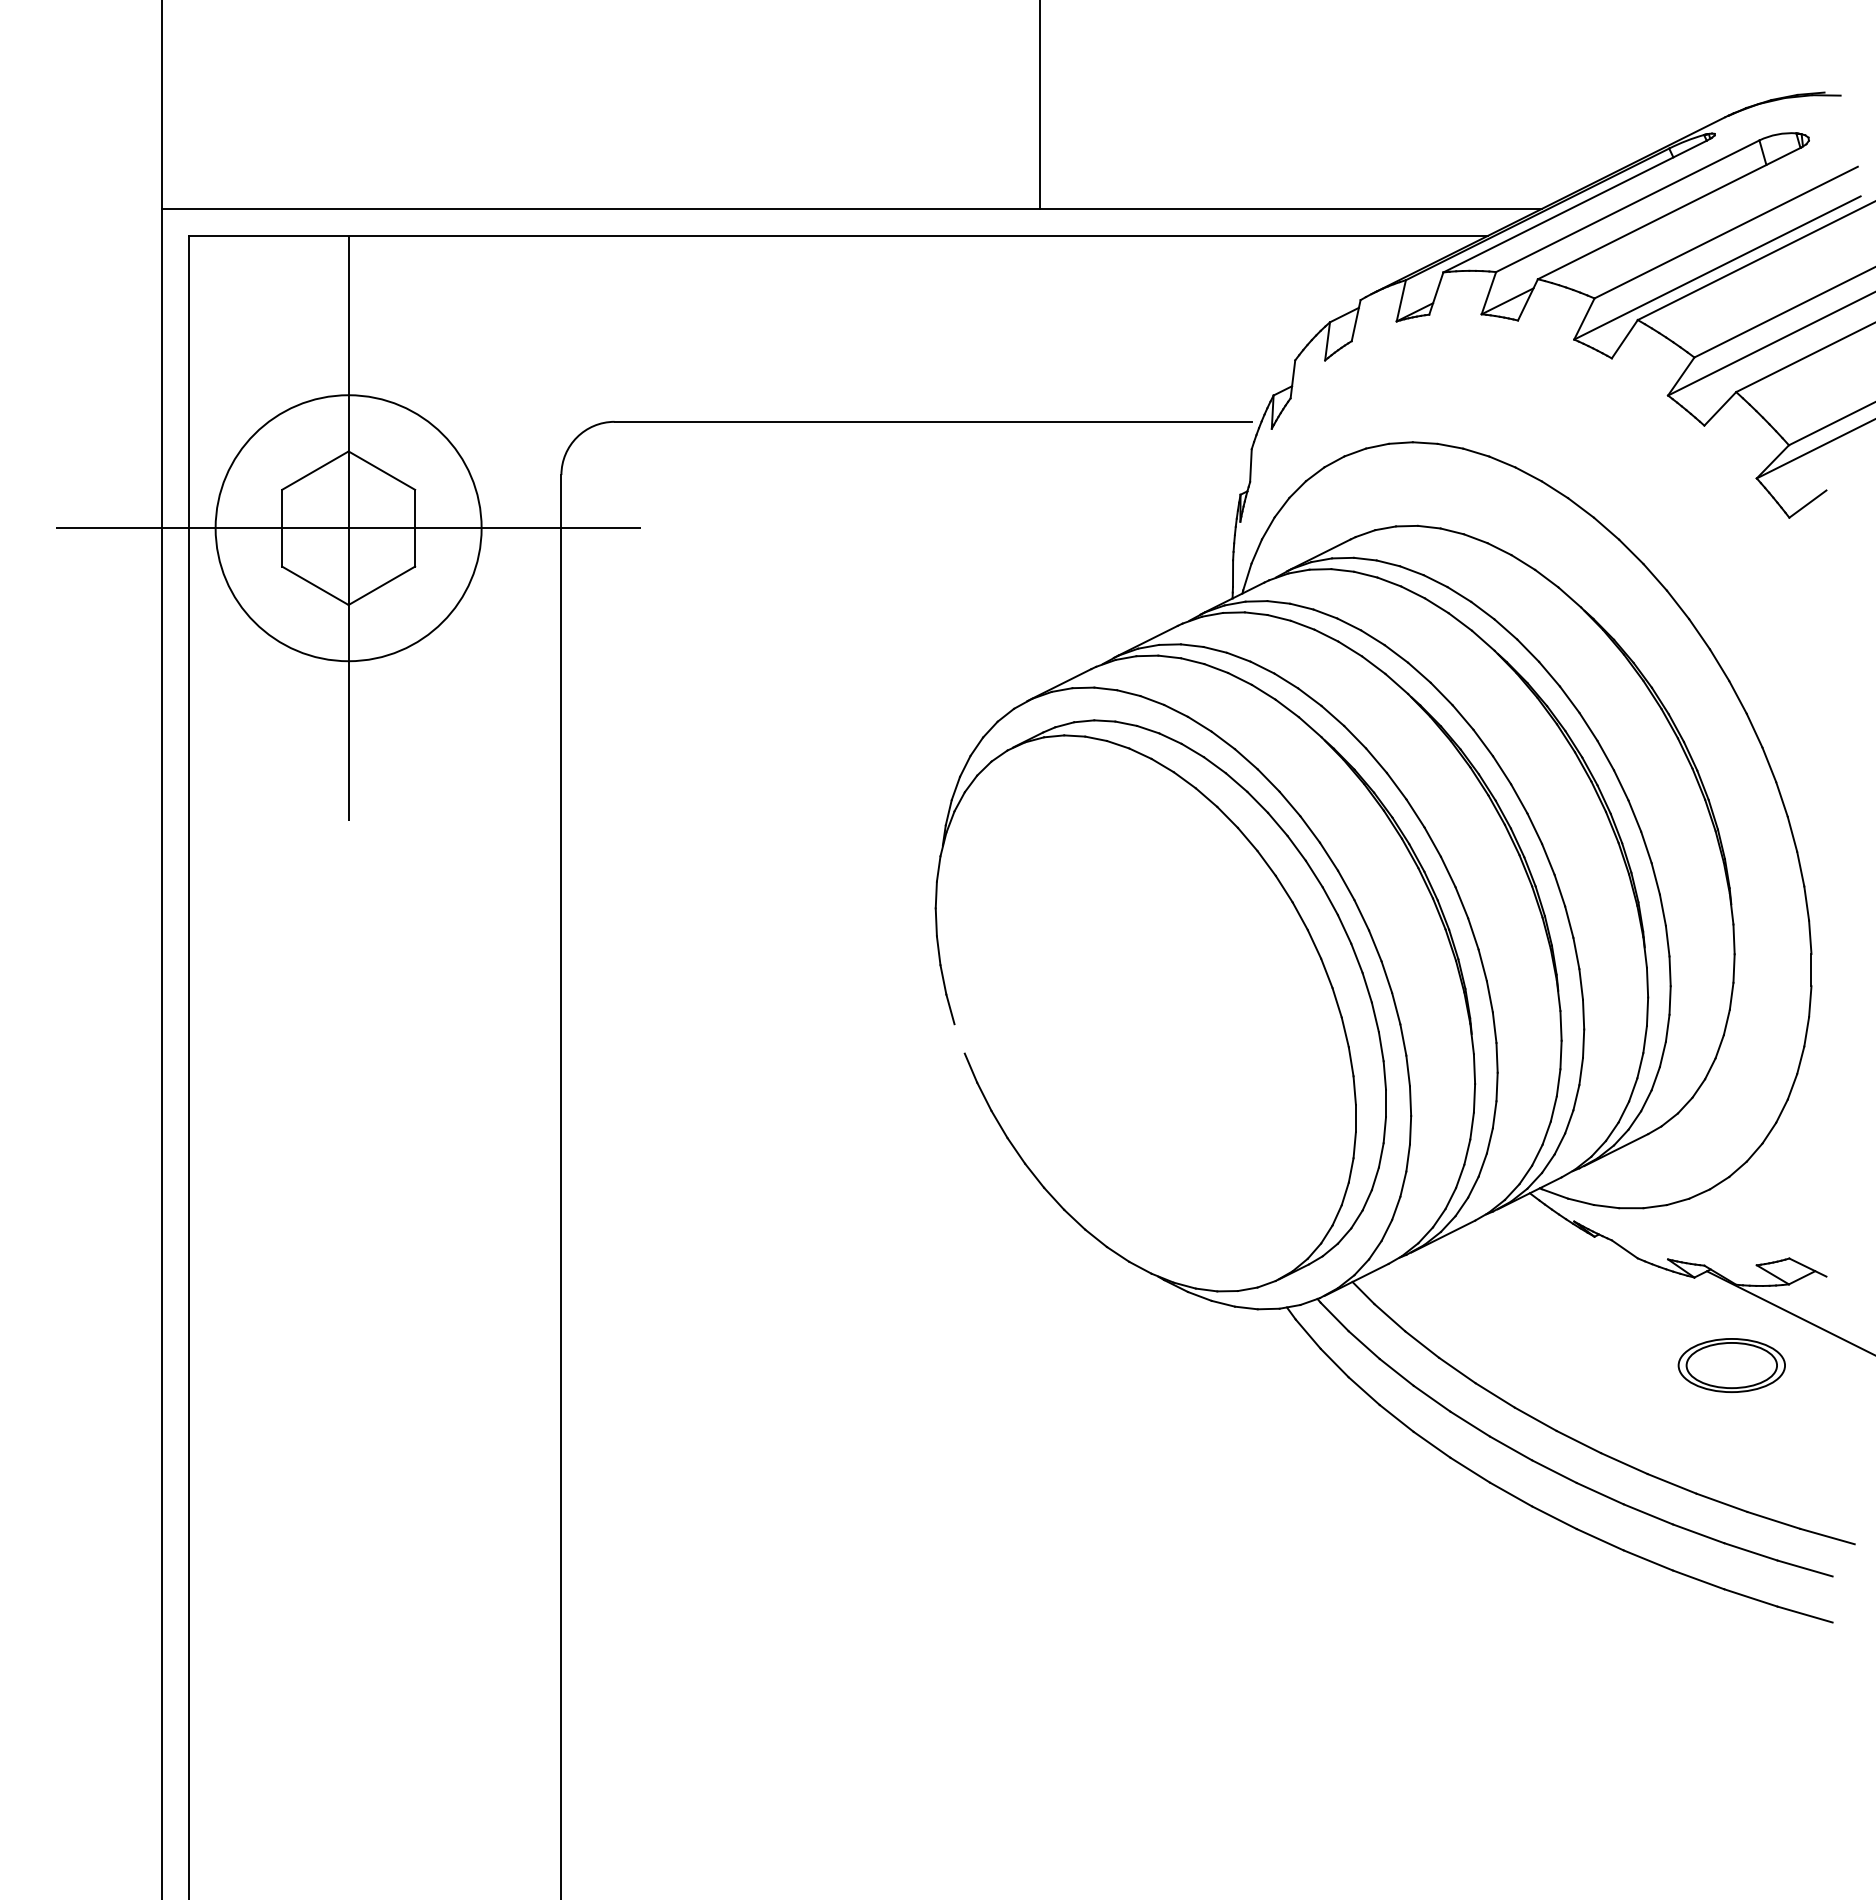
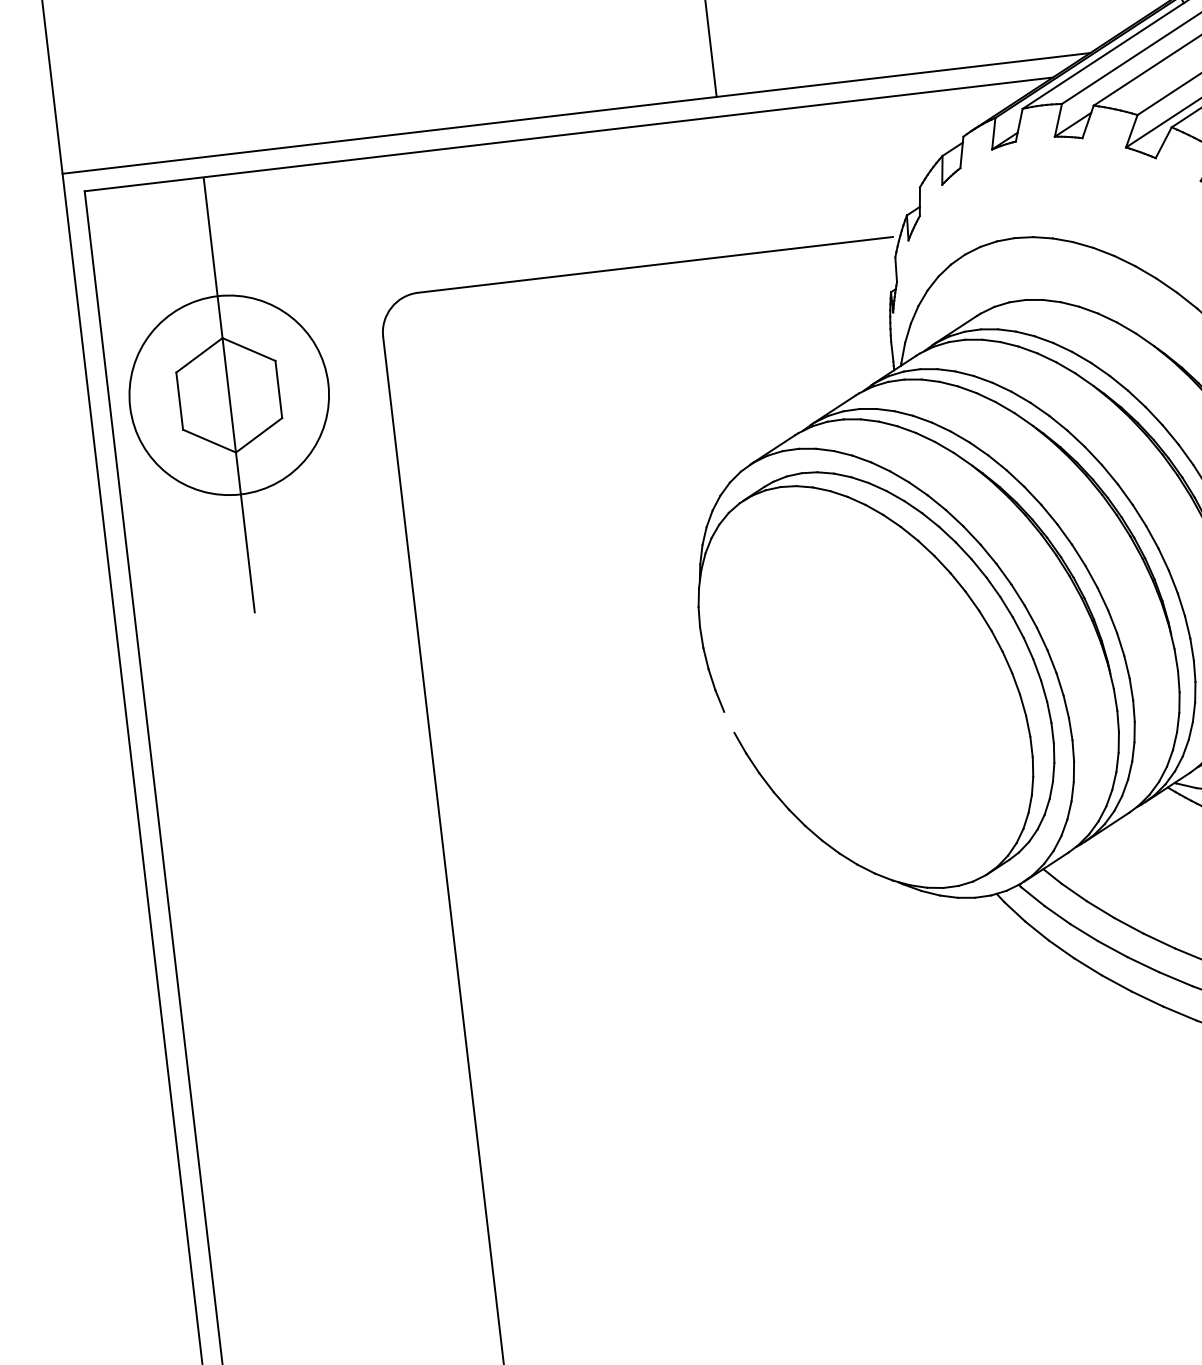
line: (348, 528) -> (229, 395), removed

